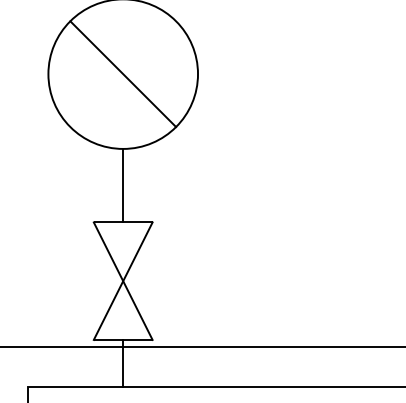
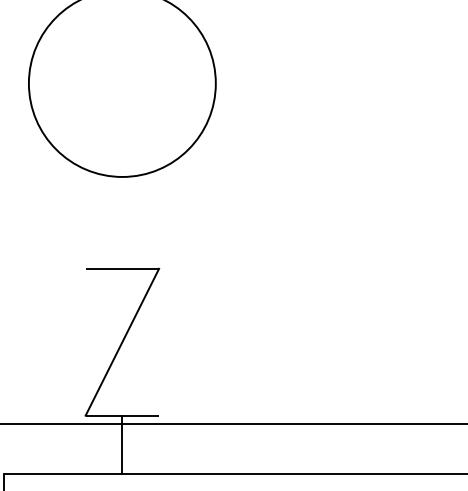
line: (123, 74) -> (122, 83), removed
line: (123, 185) -> (122, 222), removed
line: (122, 280) -> (121, 341), removed

